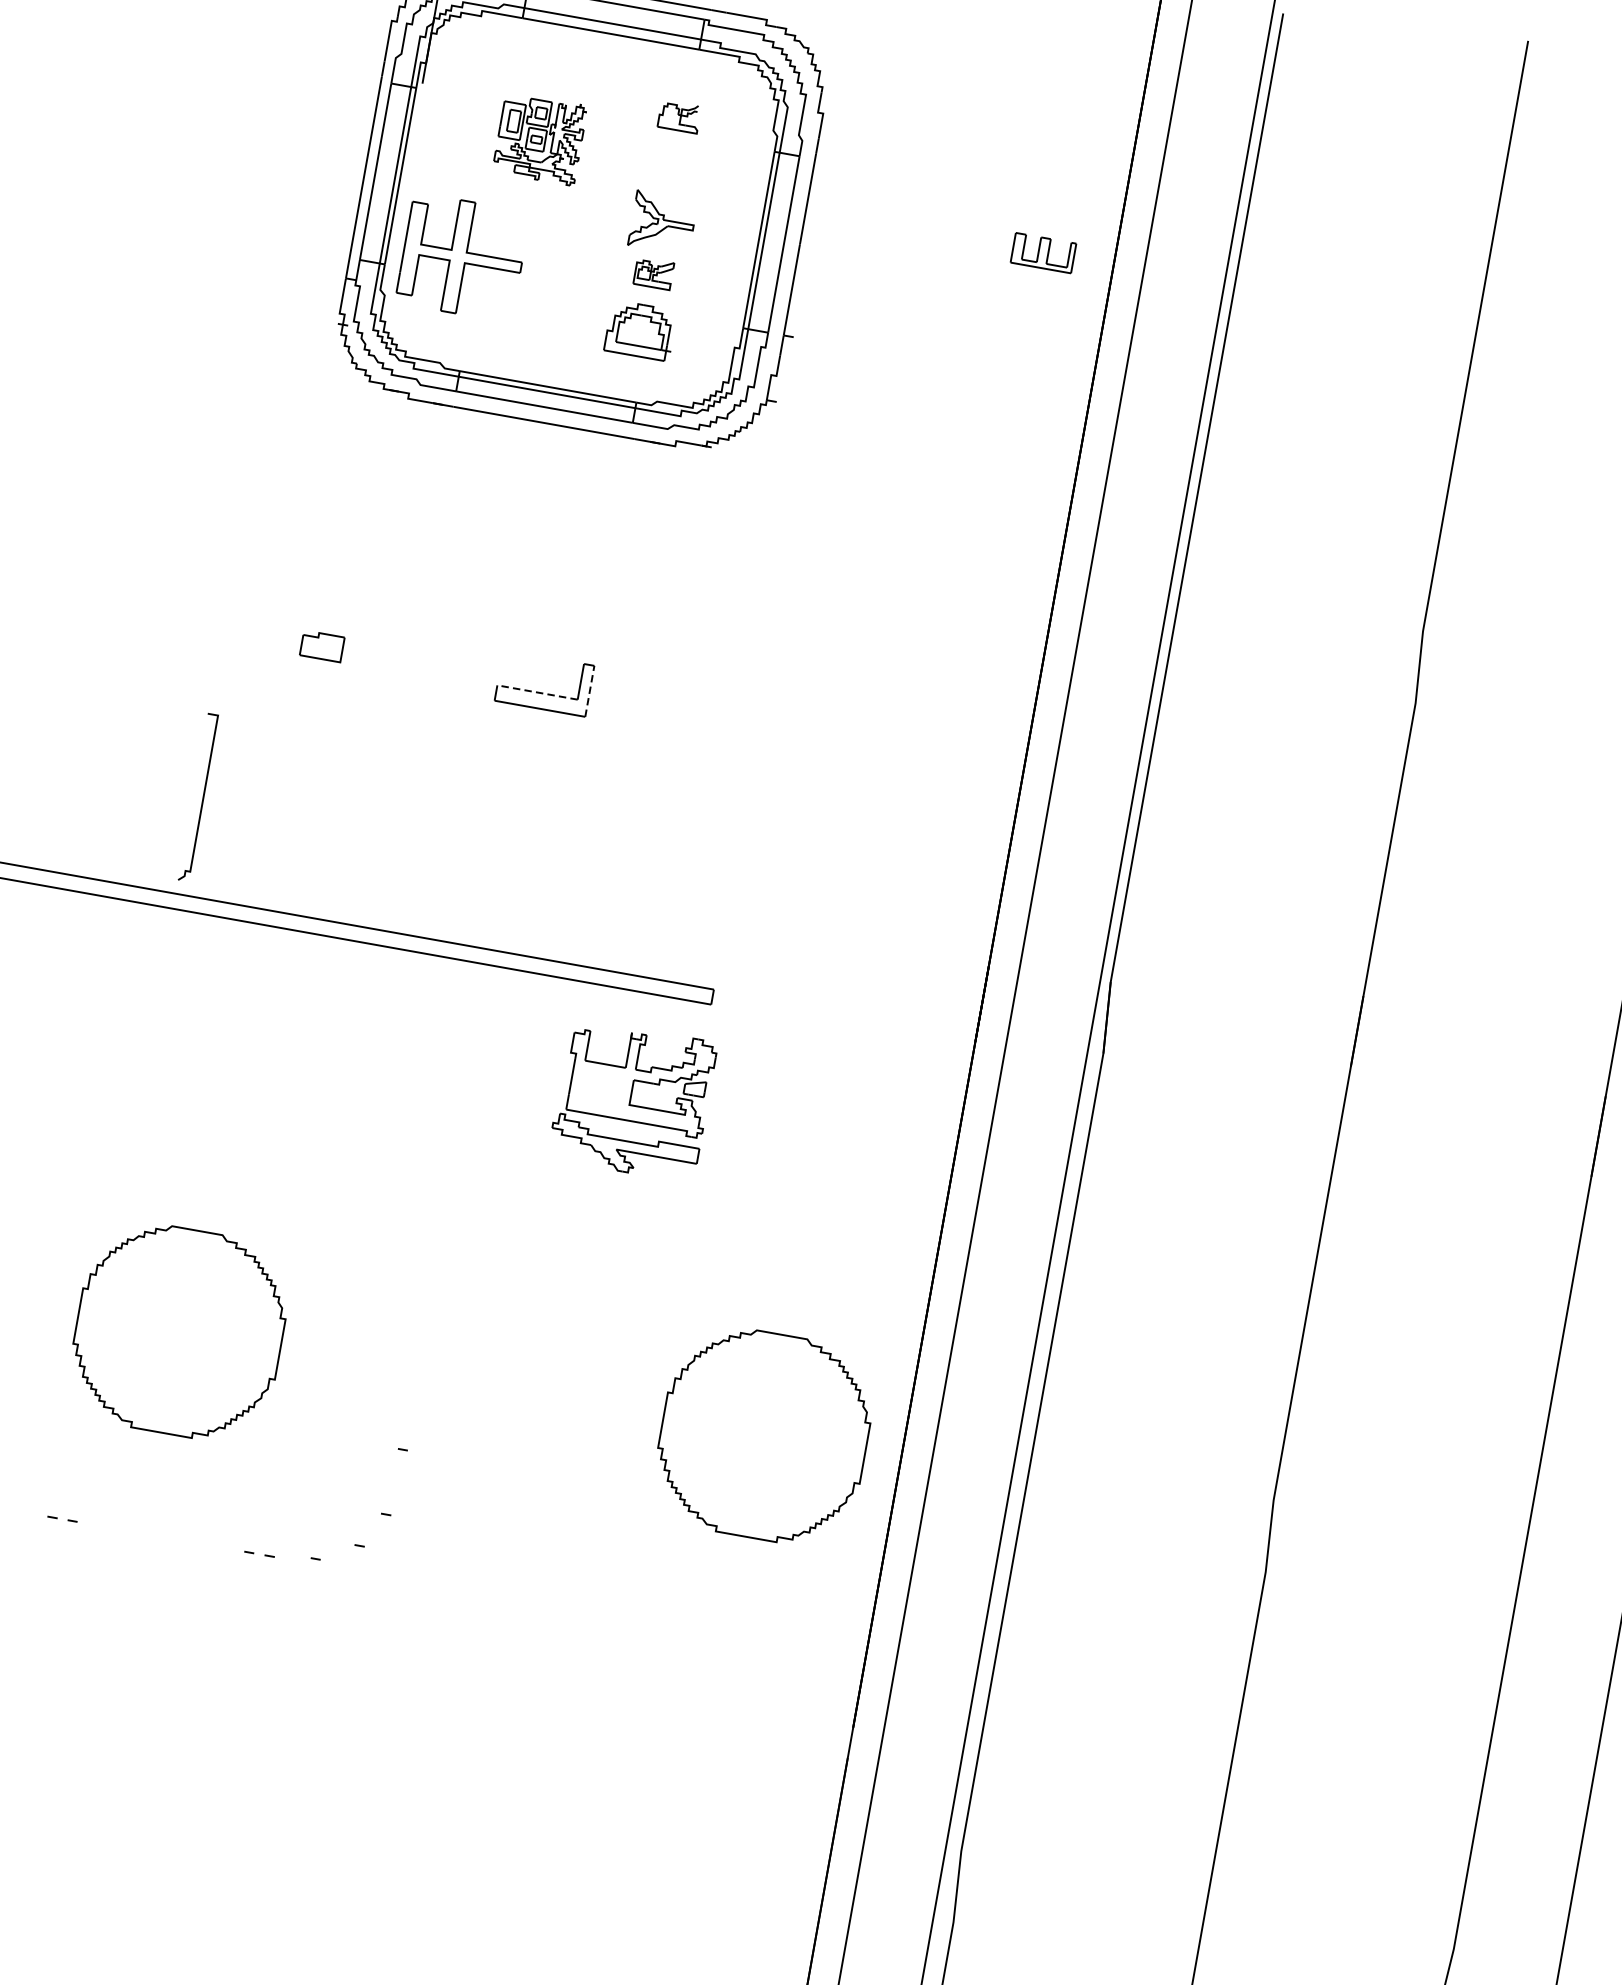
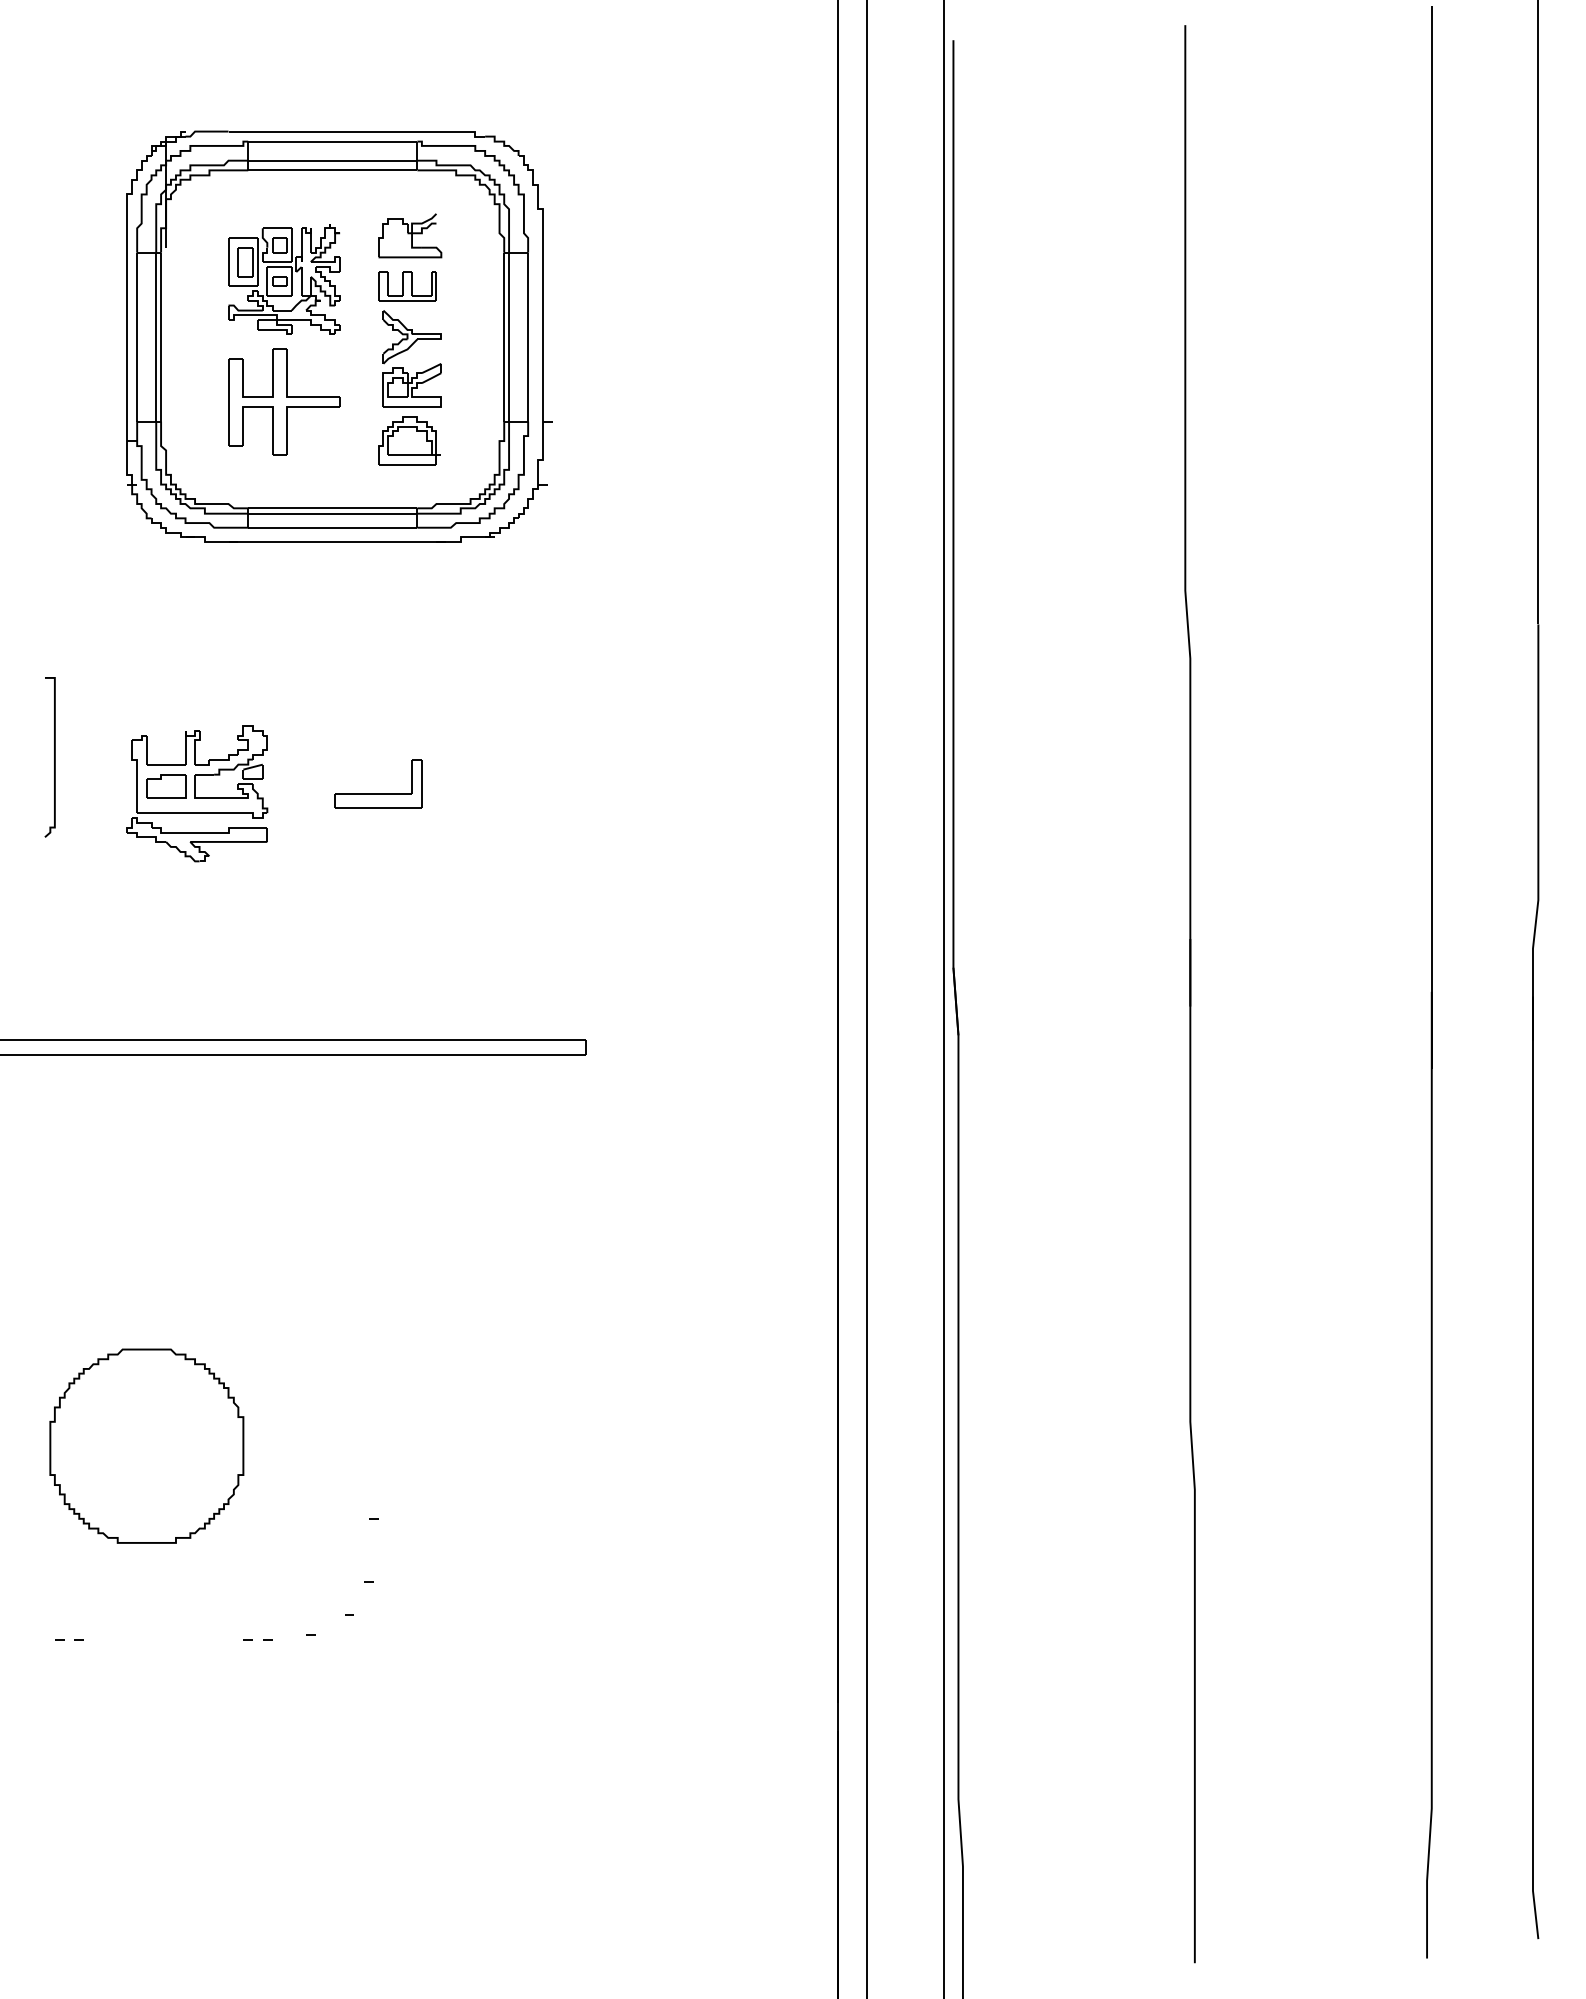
part: (679, 116) -> (410, 235), size x1.67
part: (540, 138) -> (284, 279), size x1.43
part: (1043, 253) -> (407, 286), moved
part: (463, 256) -> (284, 401), moved
part: (653, 273) -> (411, 385), size x1.67
line: (589, 690) -> (421, 783), dashed -> solid
line: (537, 692) -> (373, 793), dashed -> solid
curve: (202, 798) -> (54, 757), moved
part: (632, 1100) -> (197, 793), moved
part: (763, 1435) -> (706, 1445), removed

